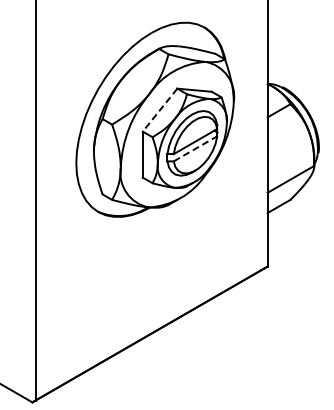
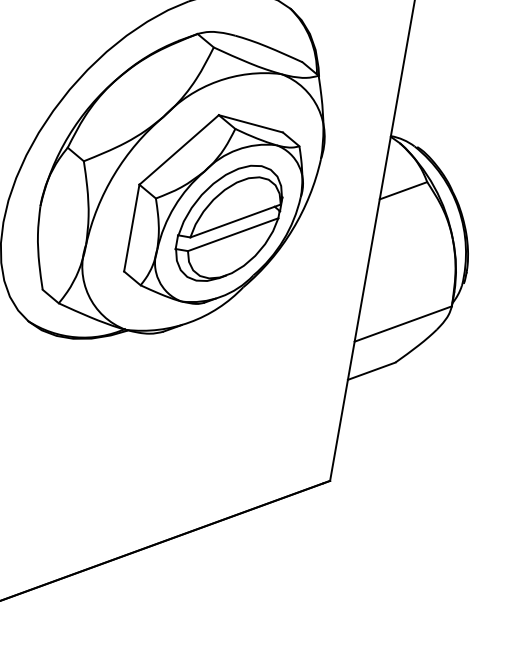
line: (160, 110) -> (179, 150), dashed -> solid
line: (195, 148) -> (233, 234), dashed -> solid

